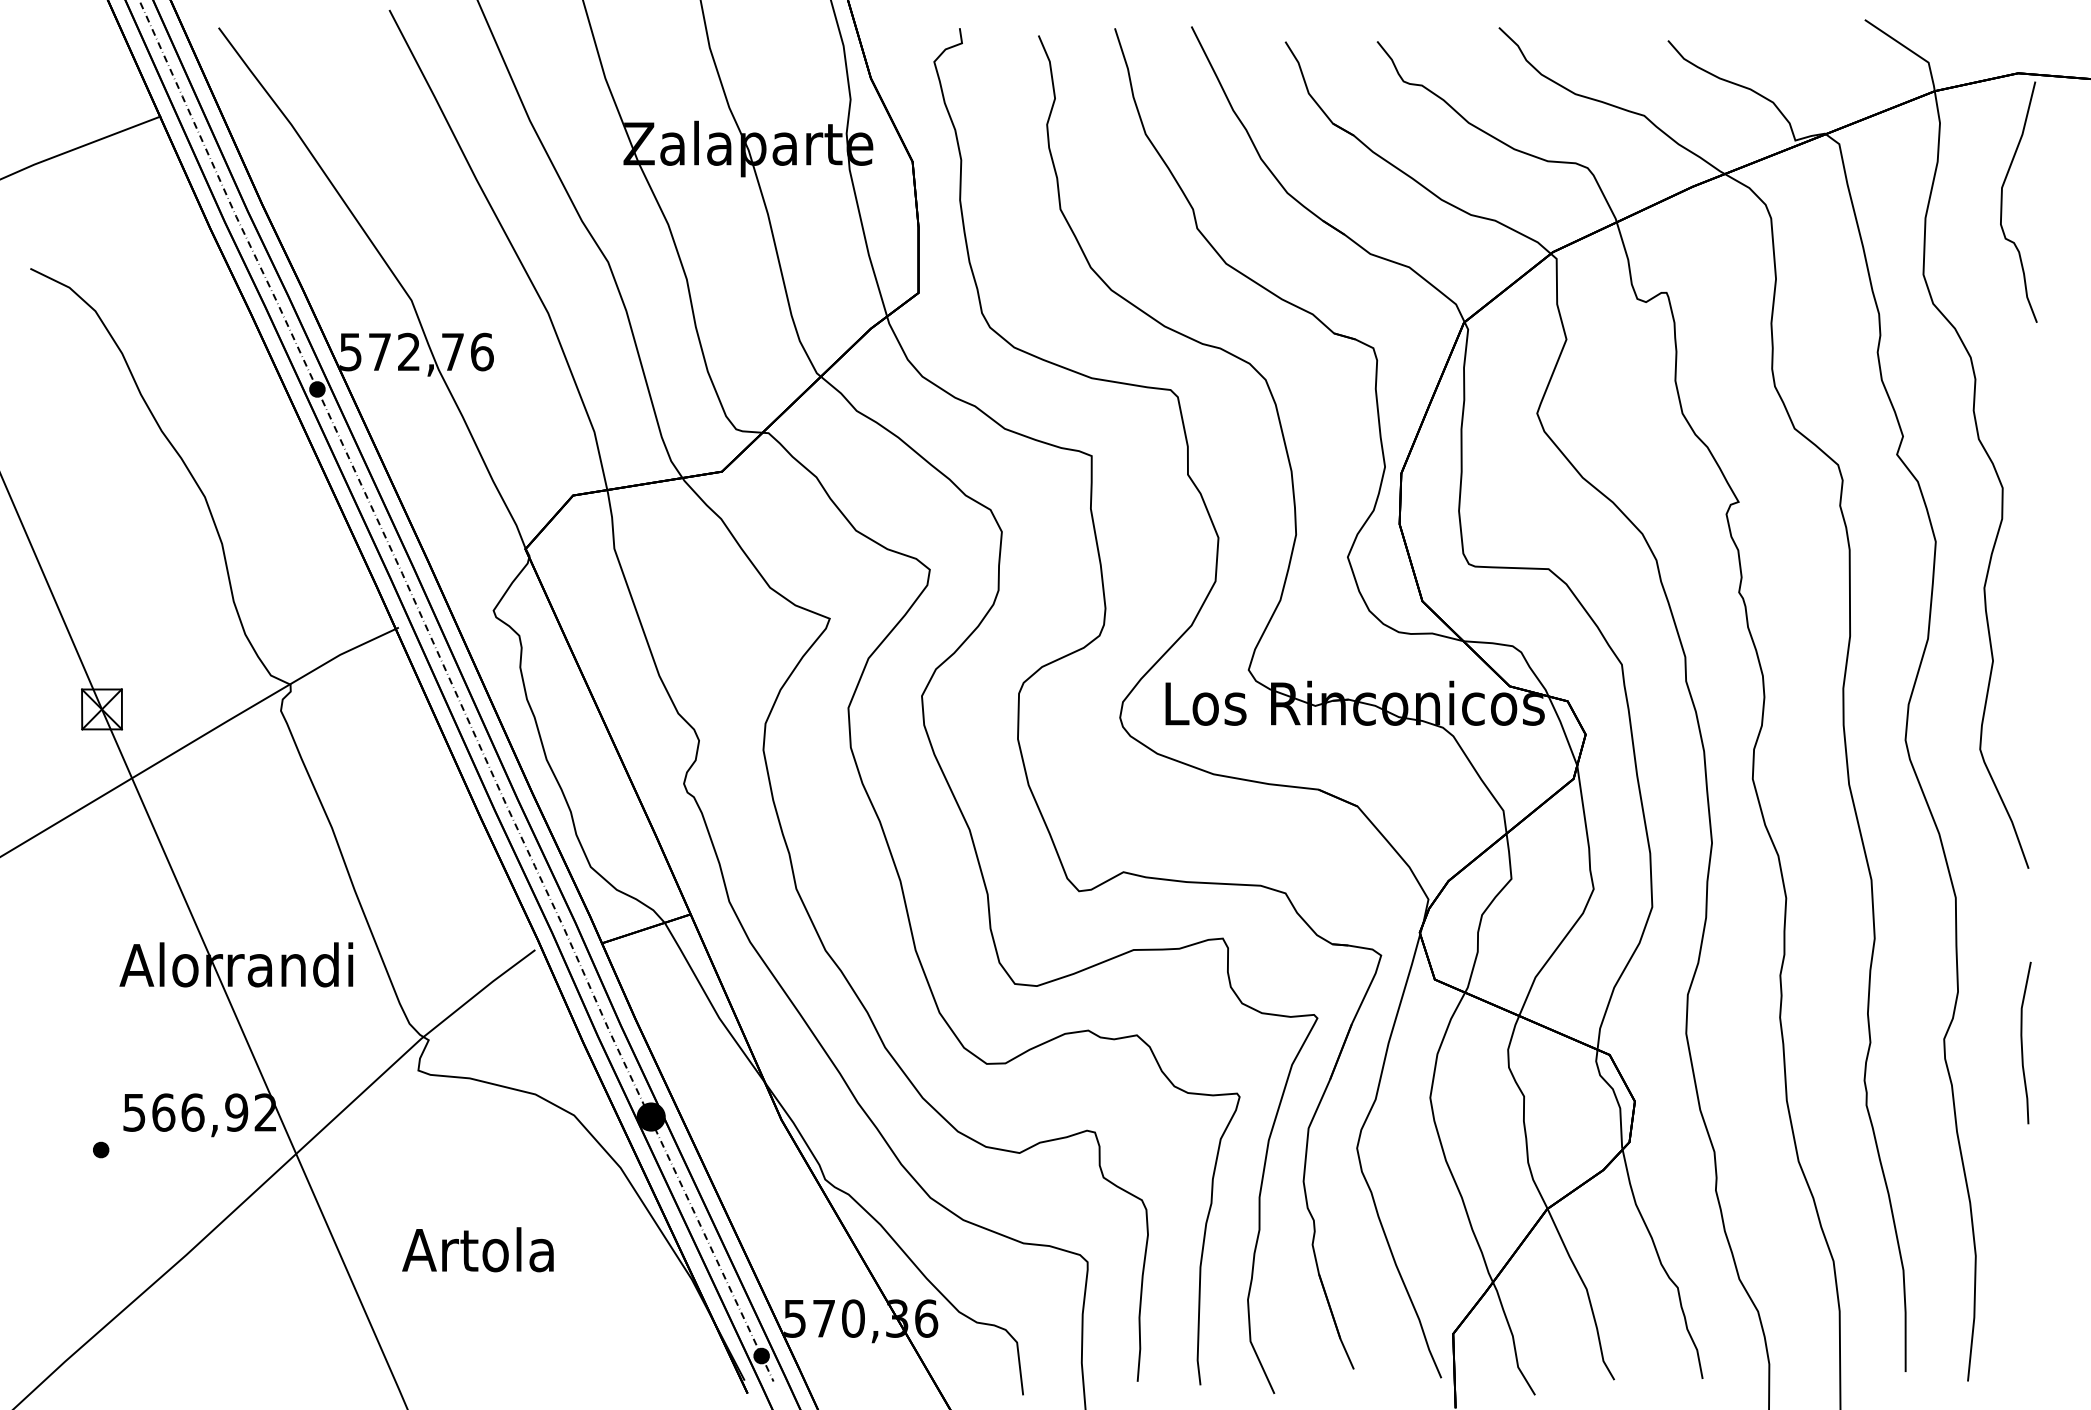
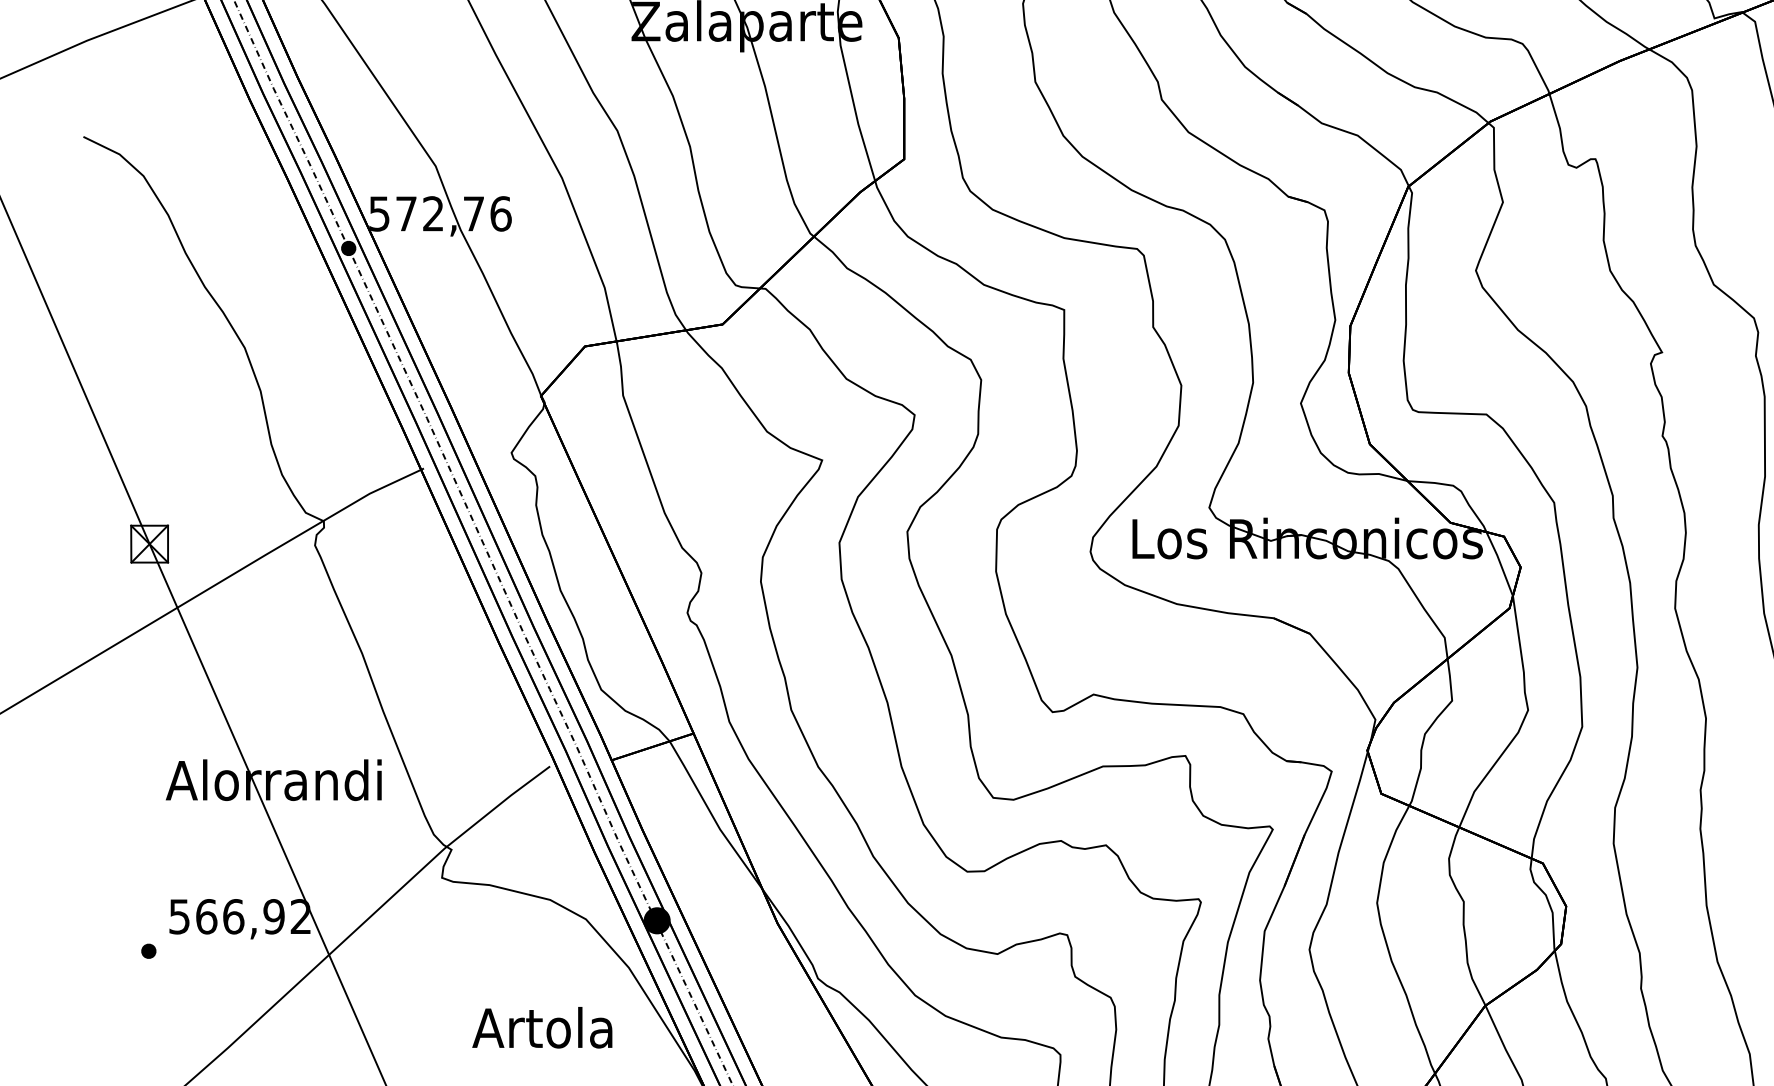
text: (477, 1249) -> (541, 1027), moved

